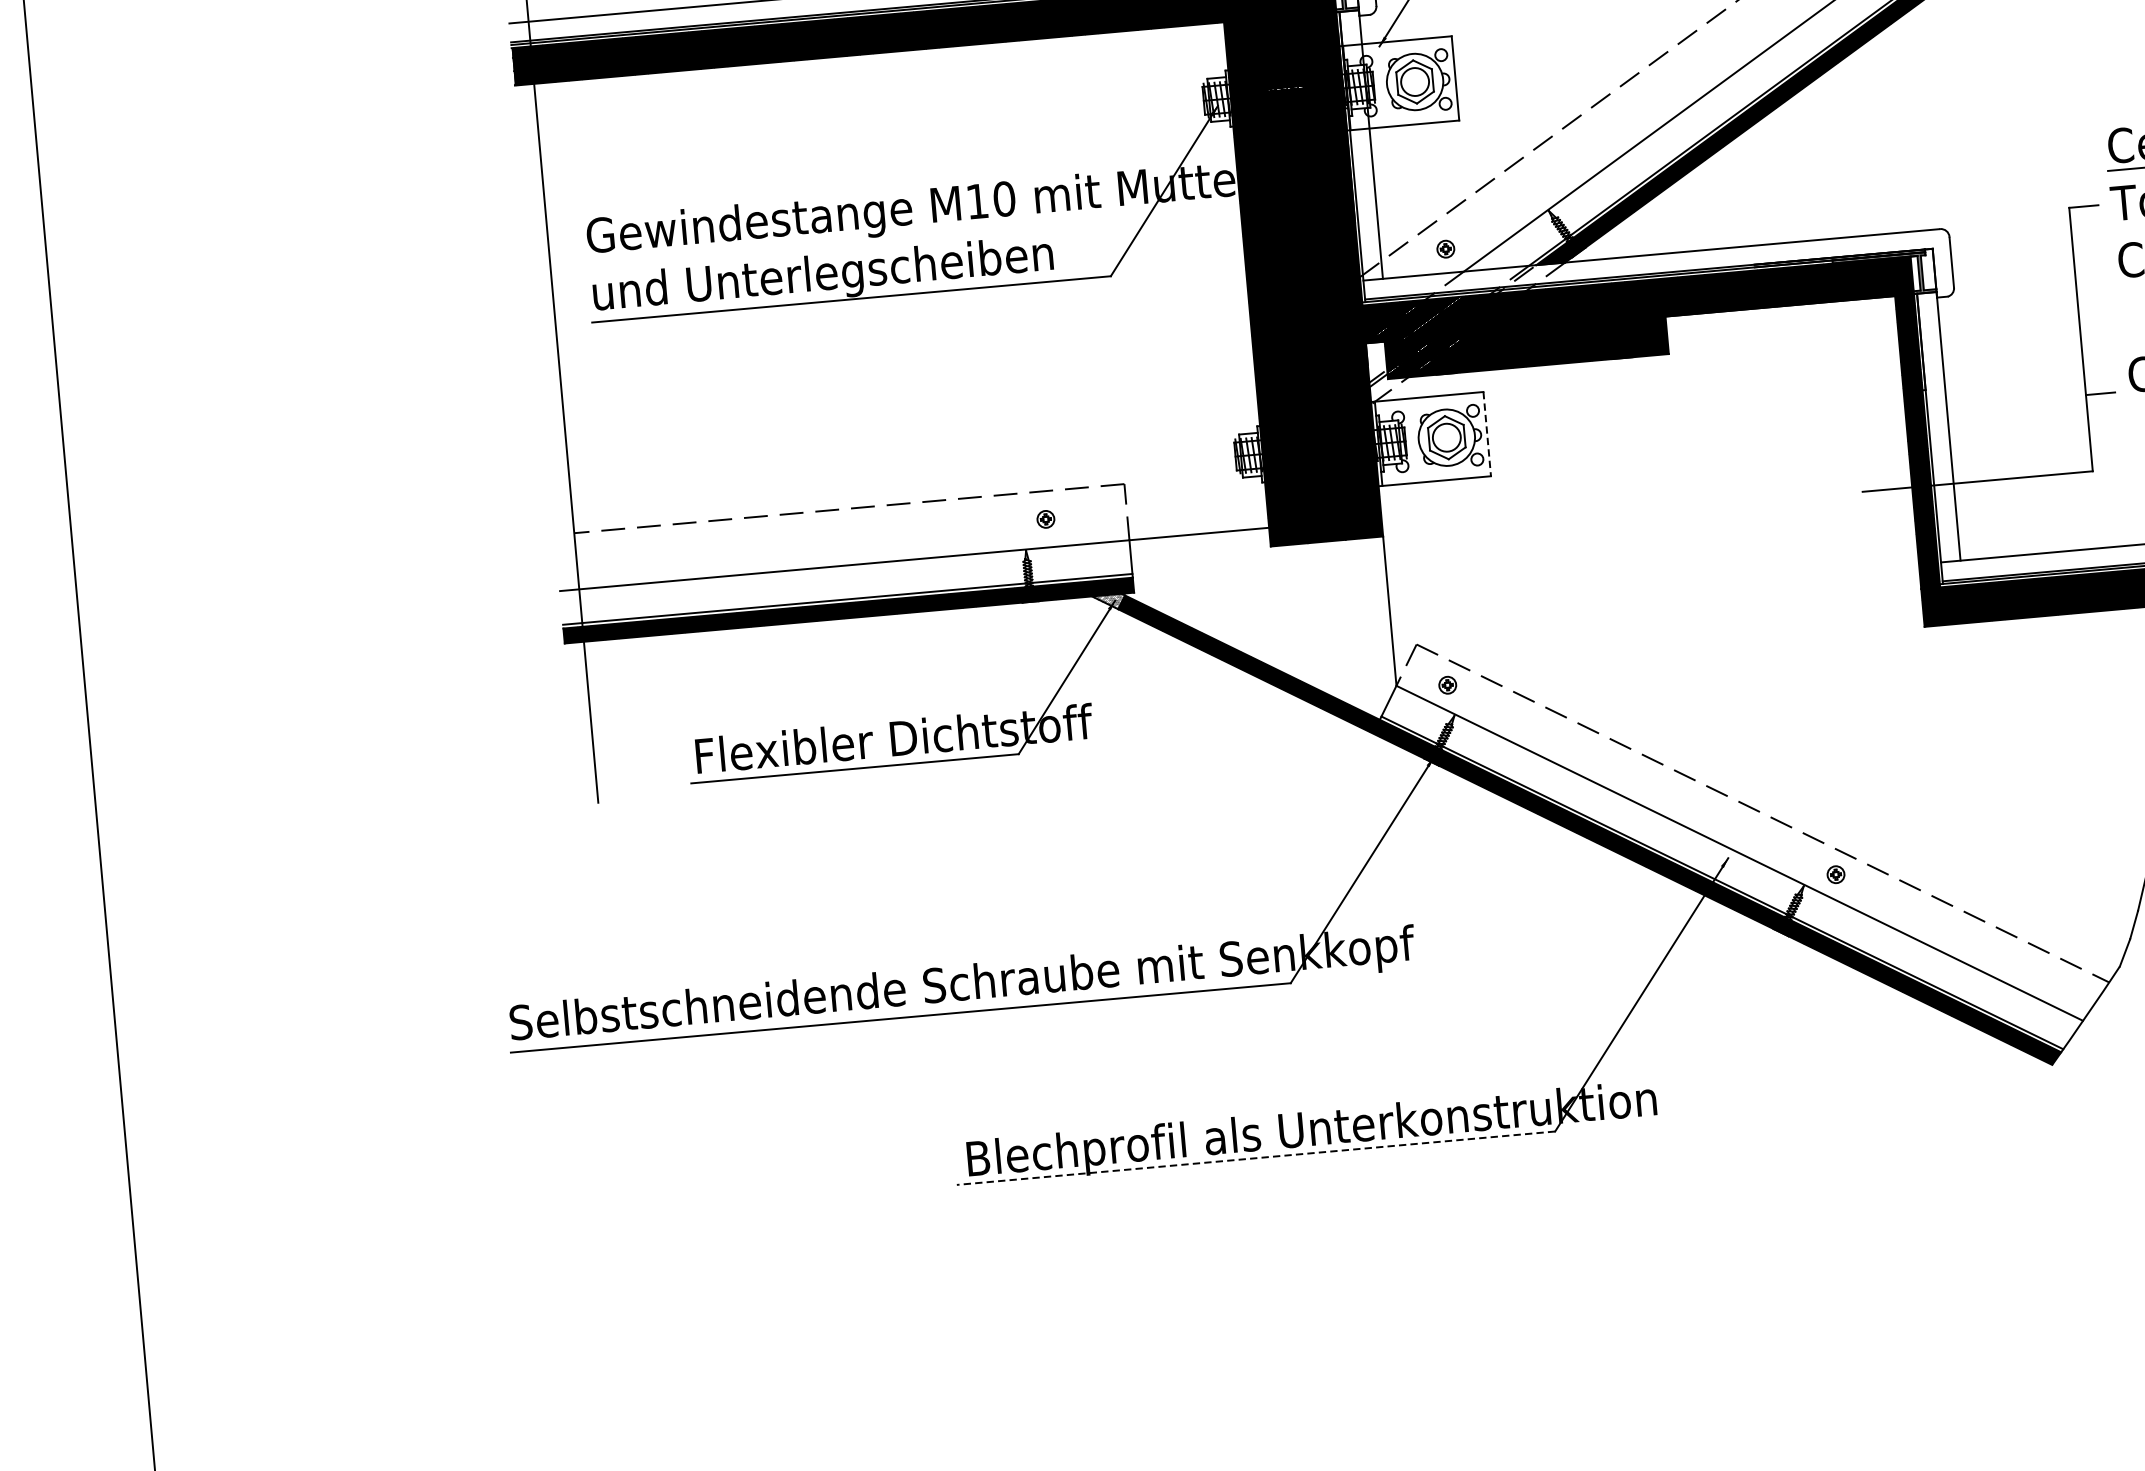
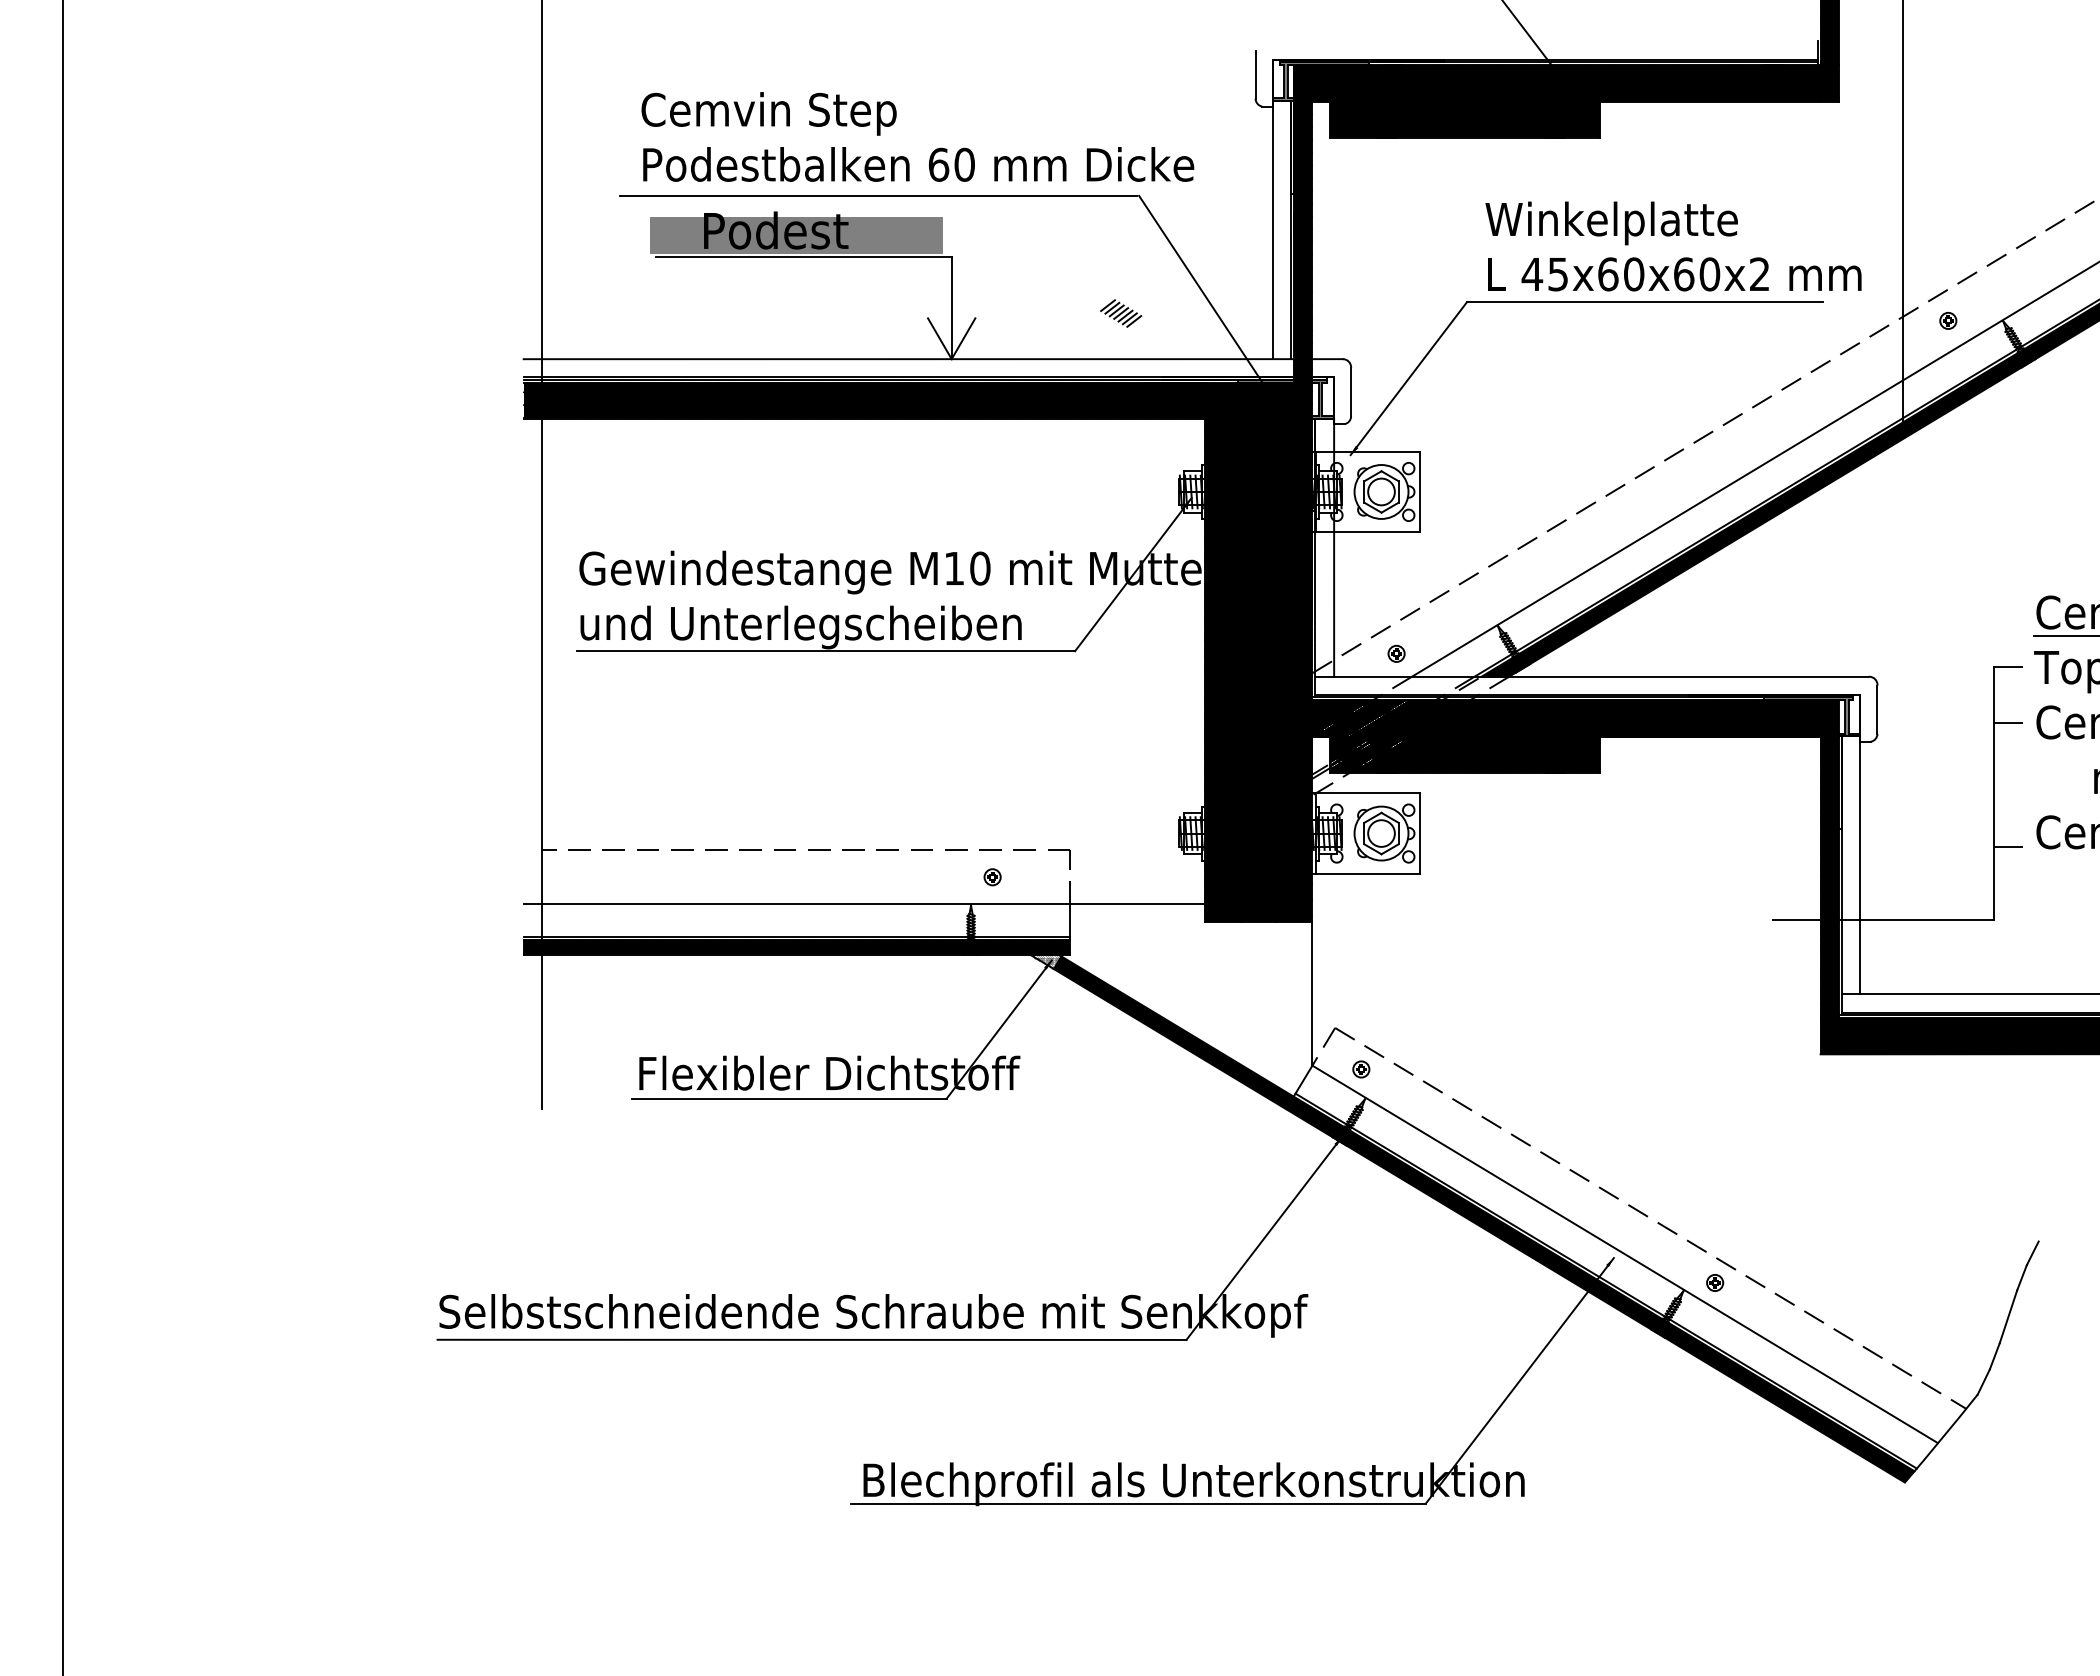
line: (2089, 263) -> (2008, 722), added
line: (1487, 435) -> (1420, 834), dashed -> solid
line: (1255, 1158) -> (1137, 1503), dashed -> solid

